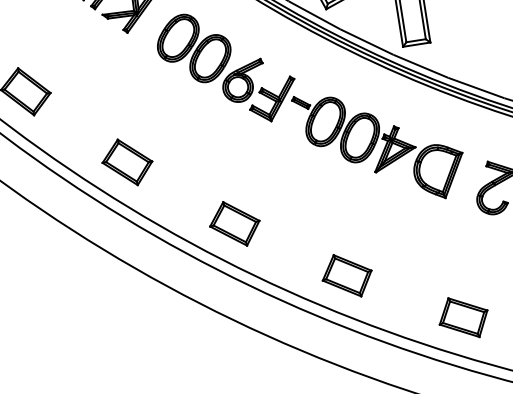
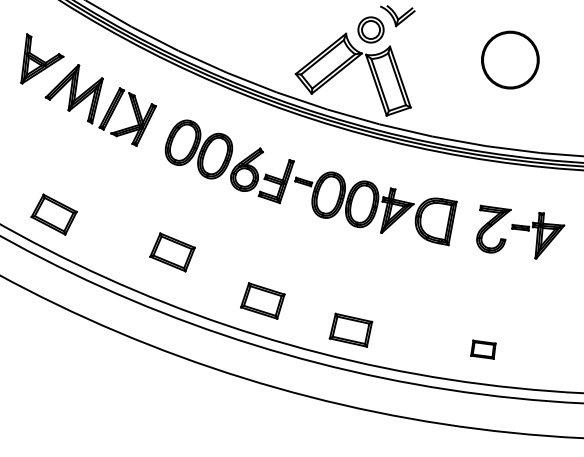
part: (127, 162) -> (172, 252), moved
part: (346, 274) -> (350, 329), moved
part: (463, 317) -> (483, 349), size x0.6

